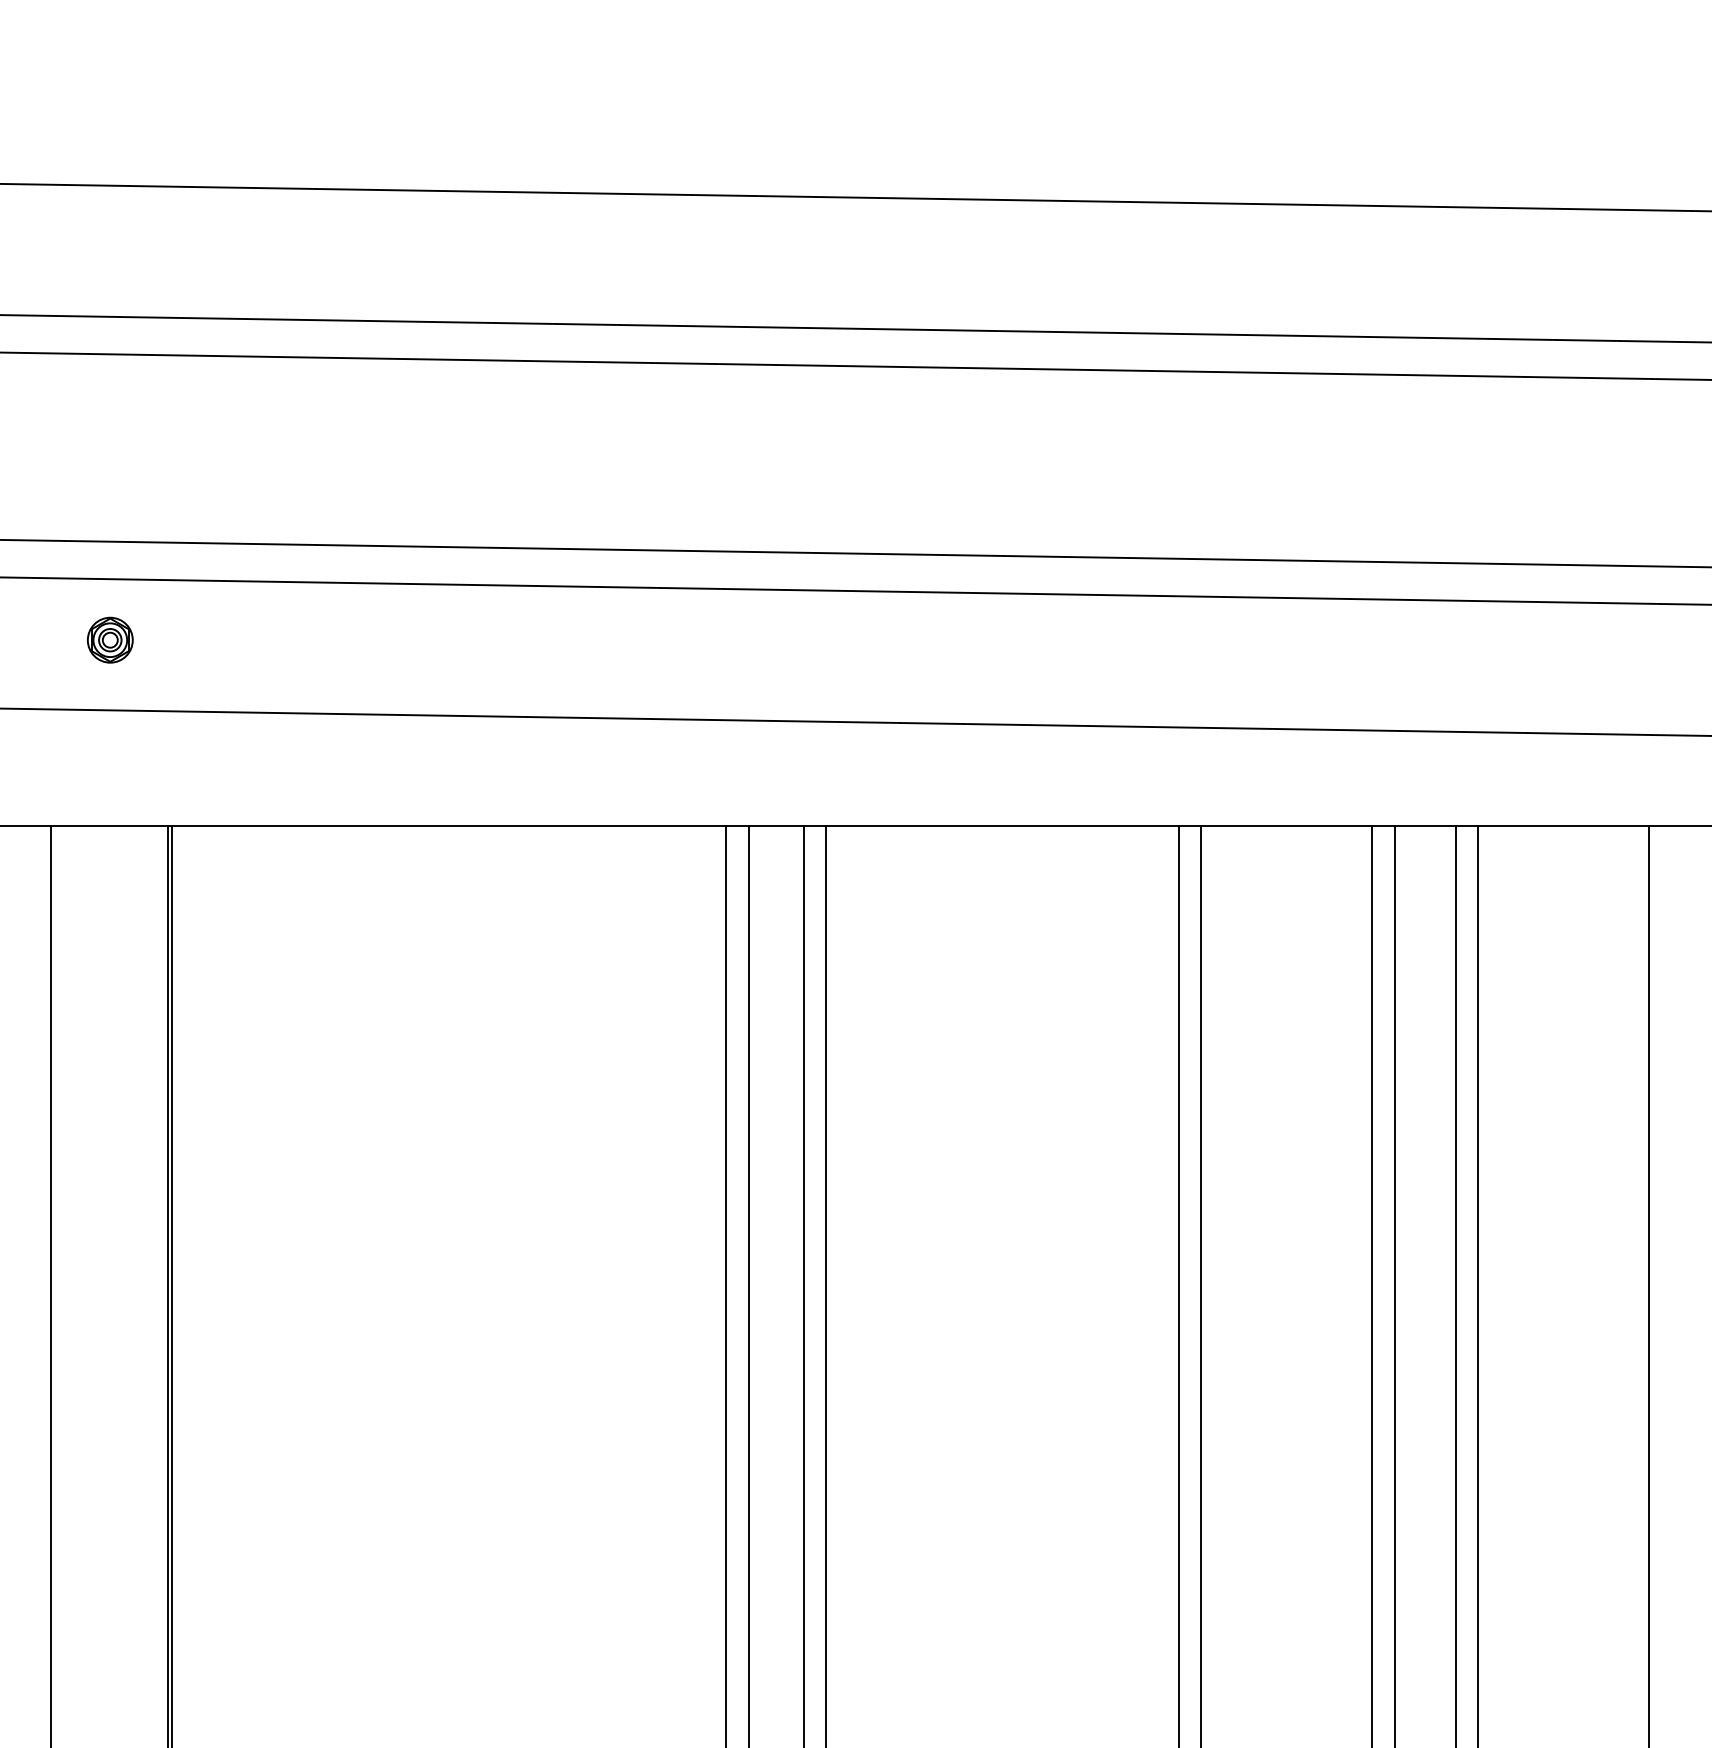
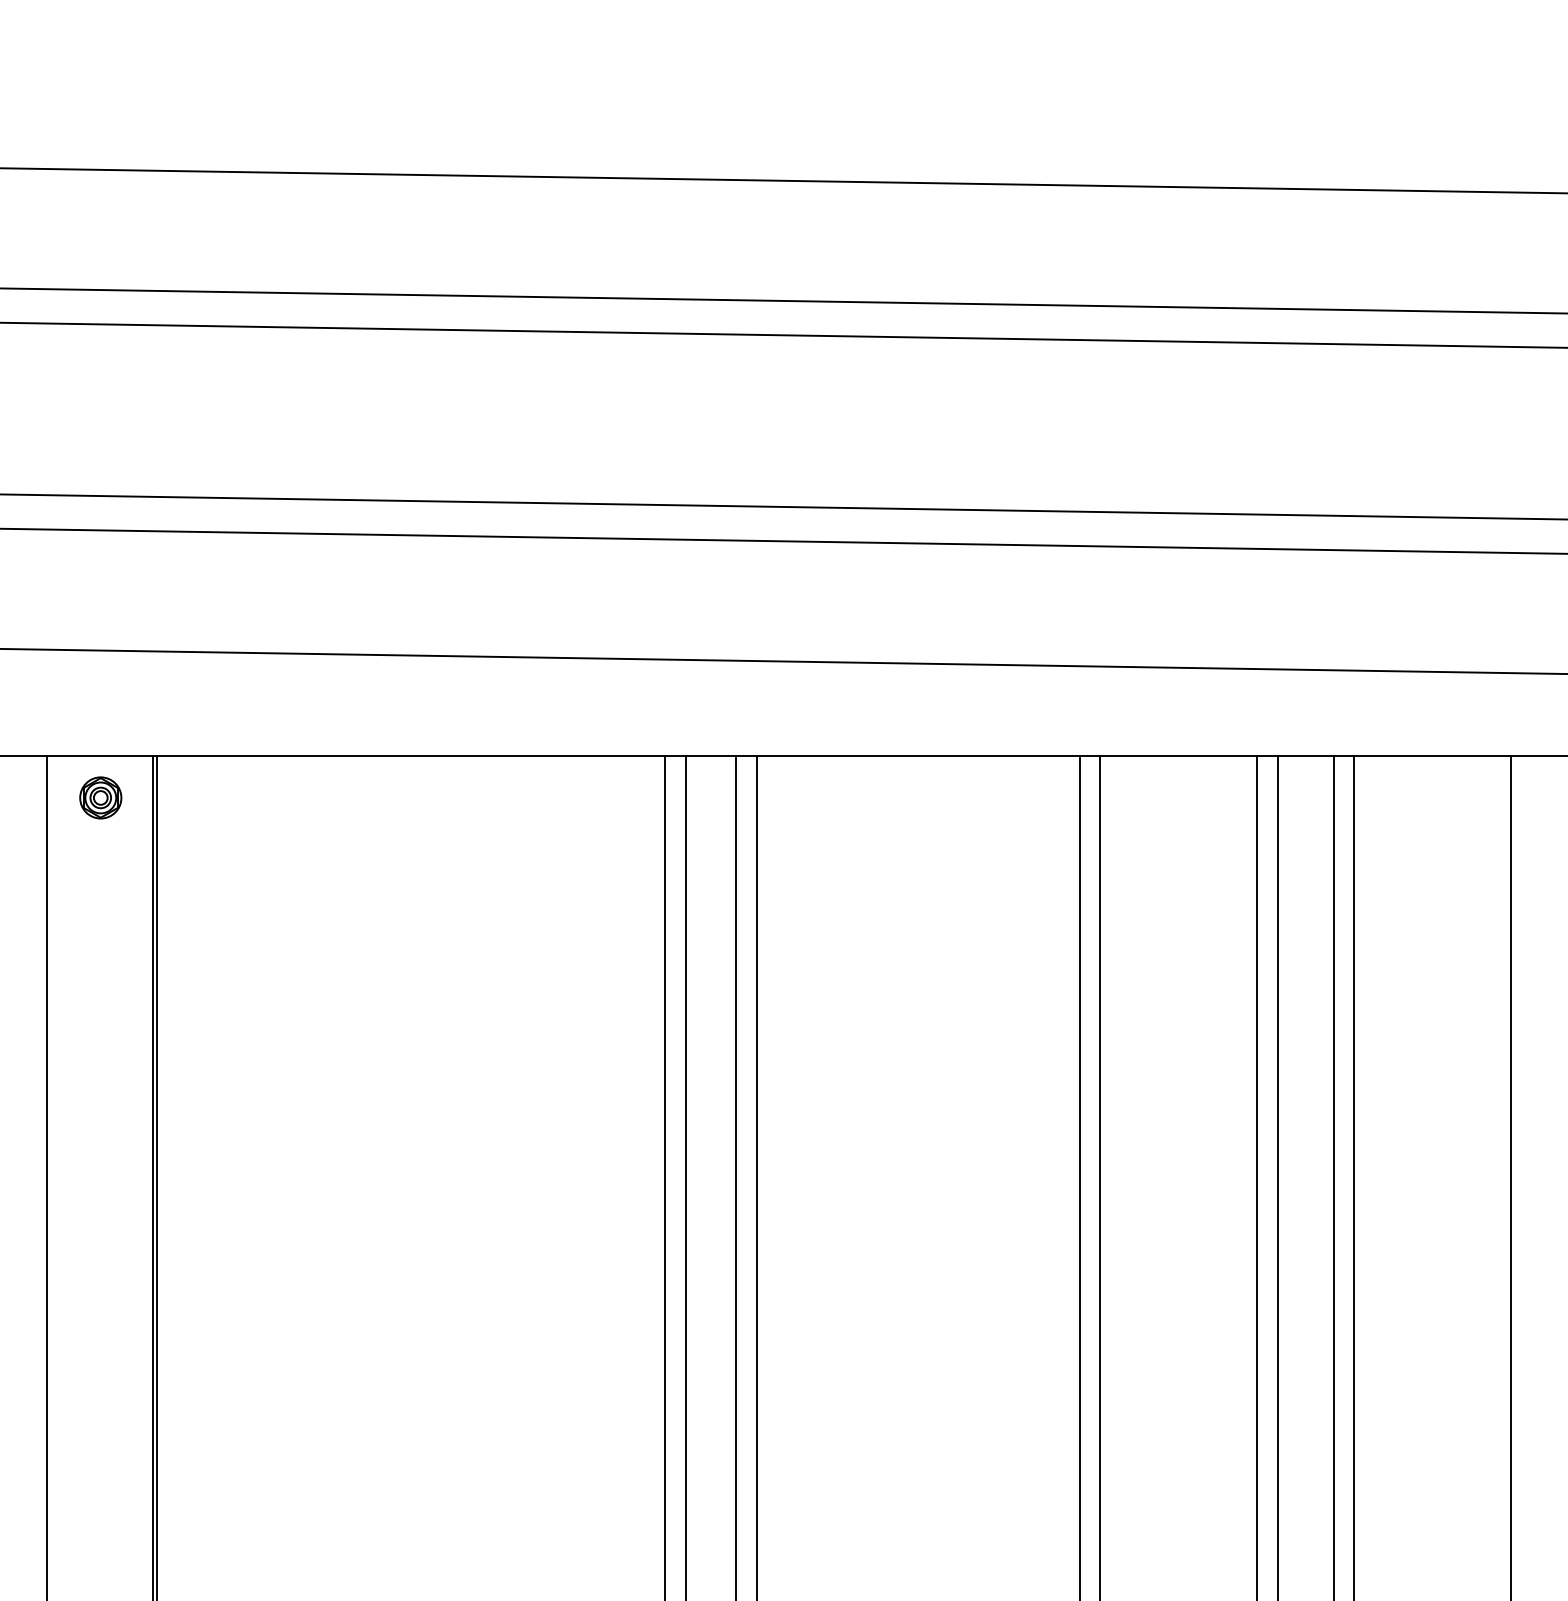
part: (110, 639) -> (100, 797), moved

